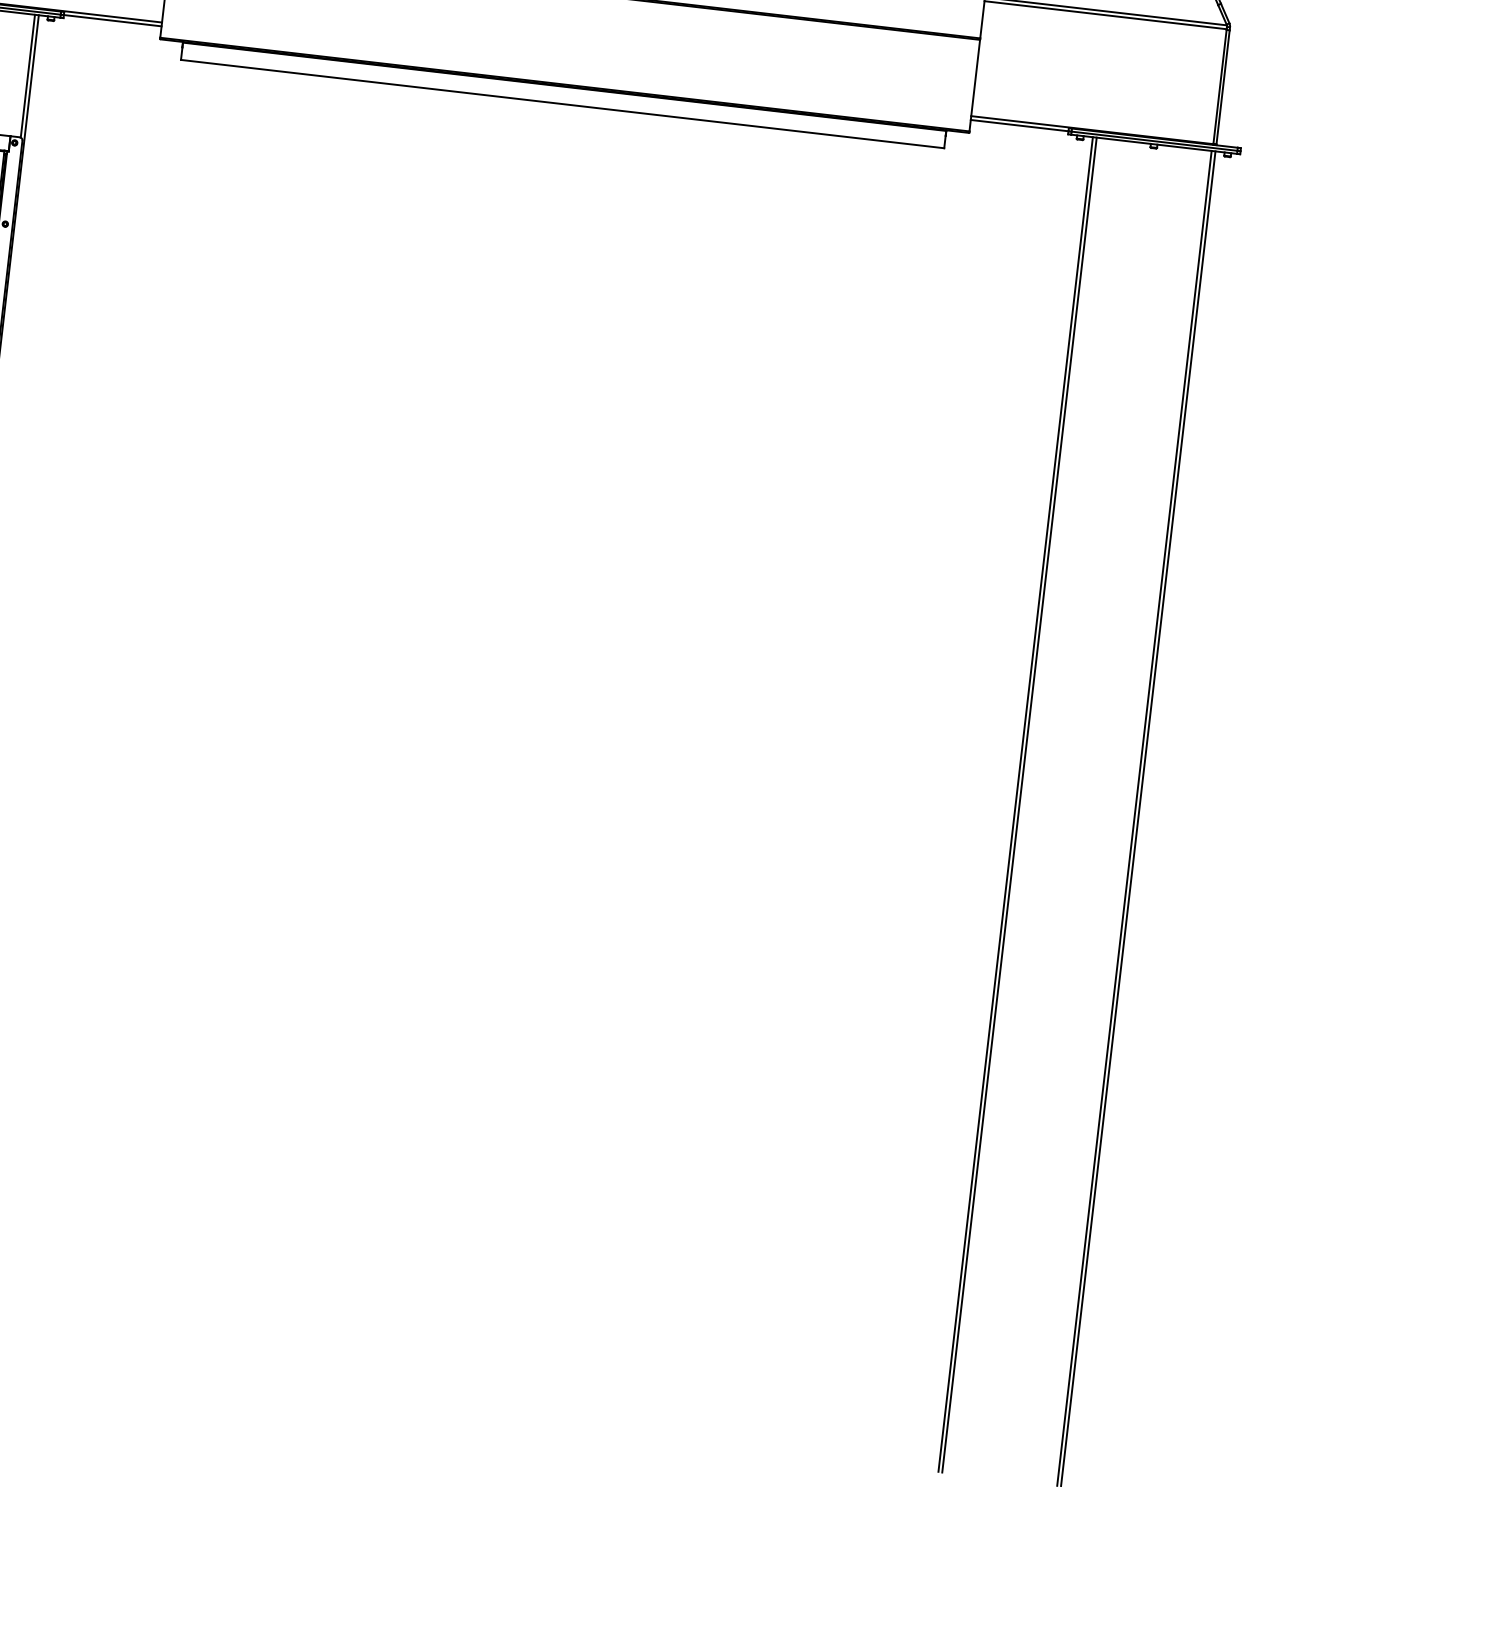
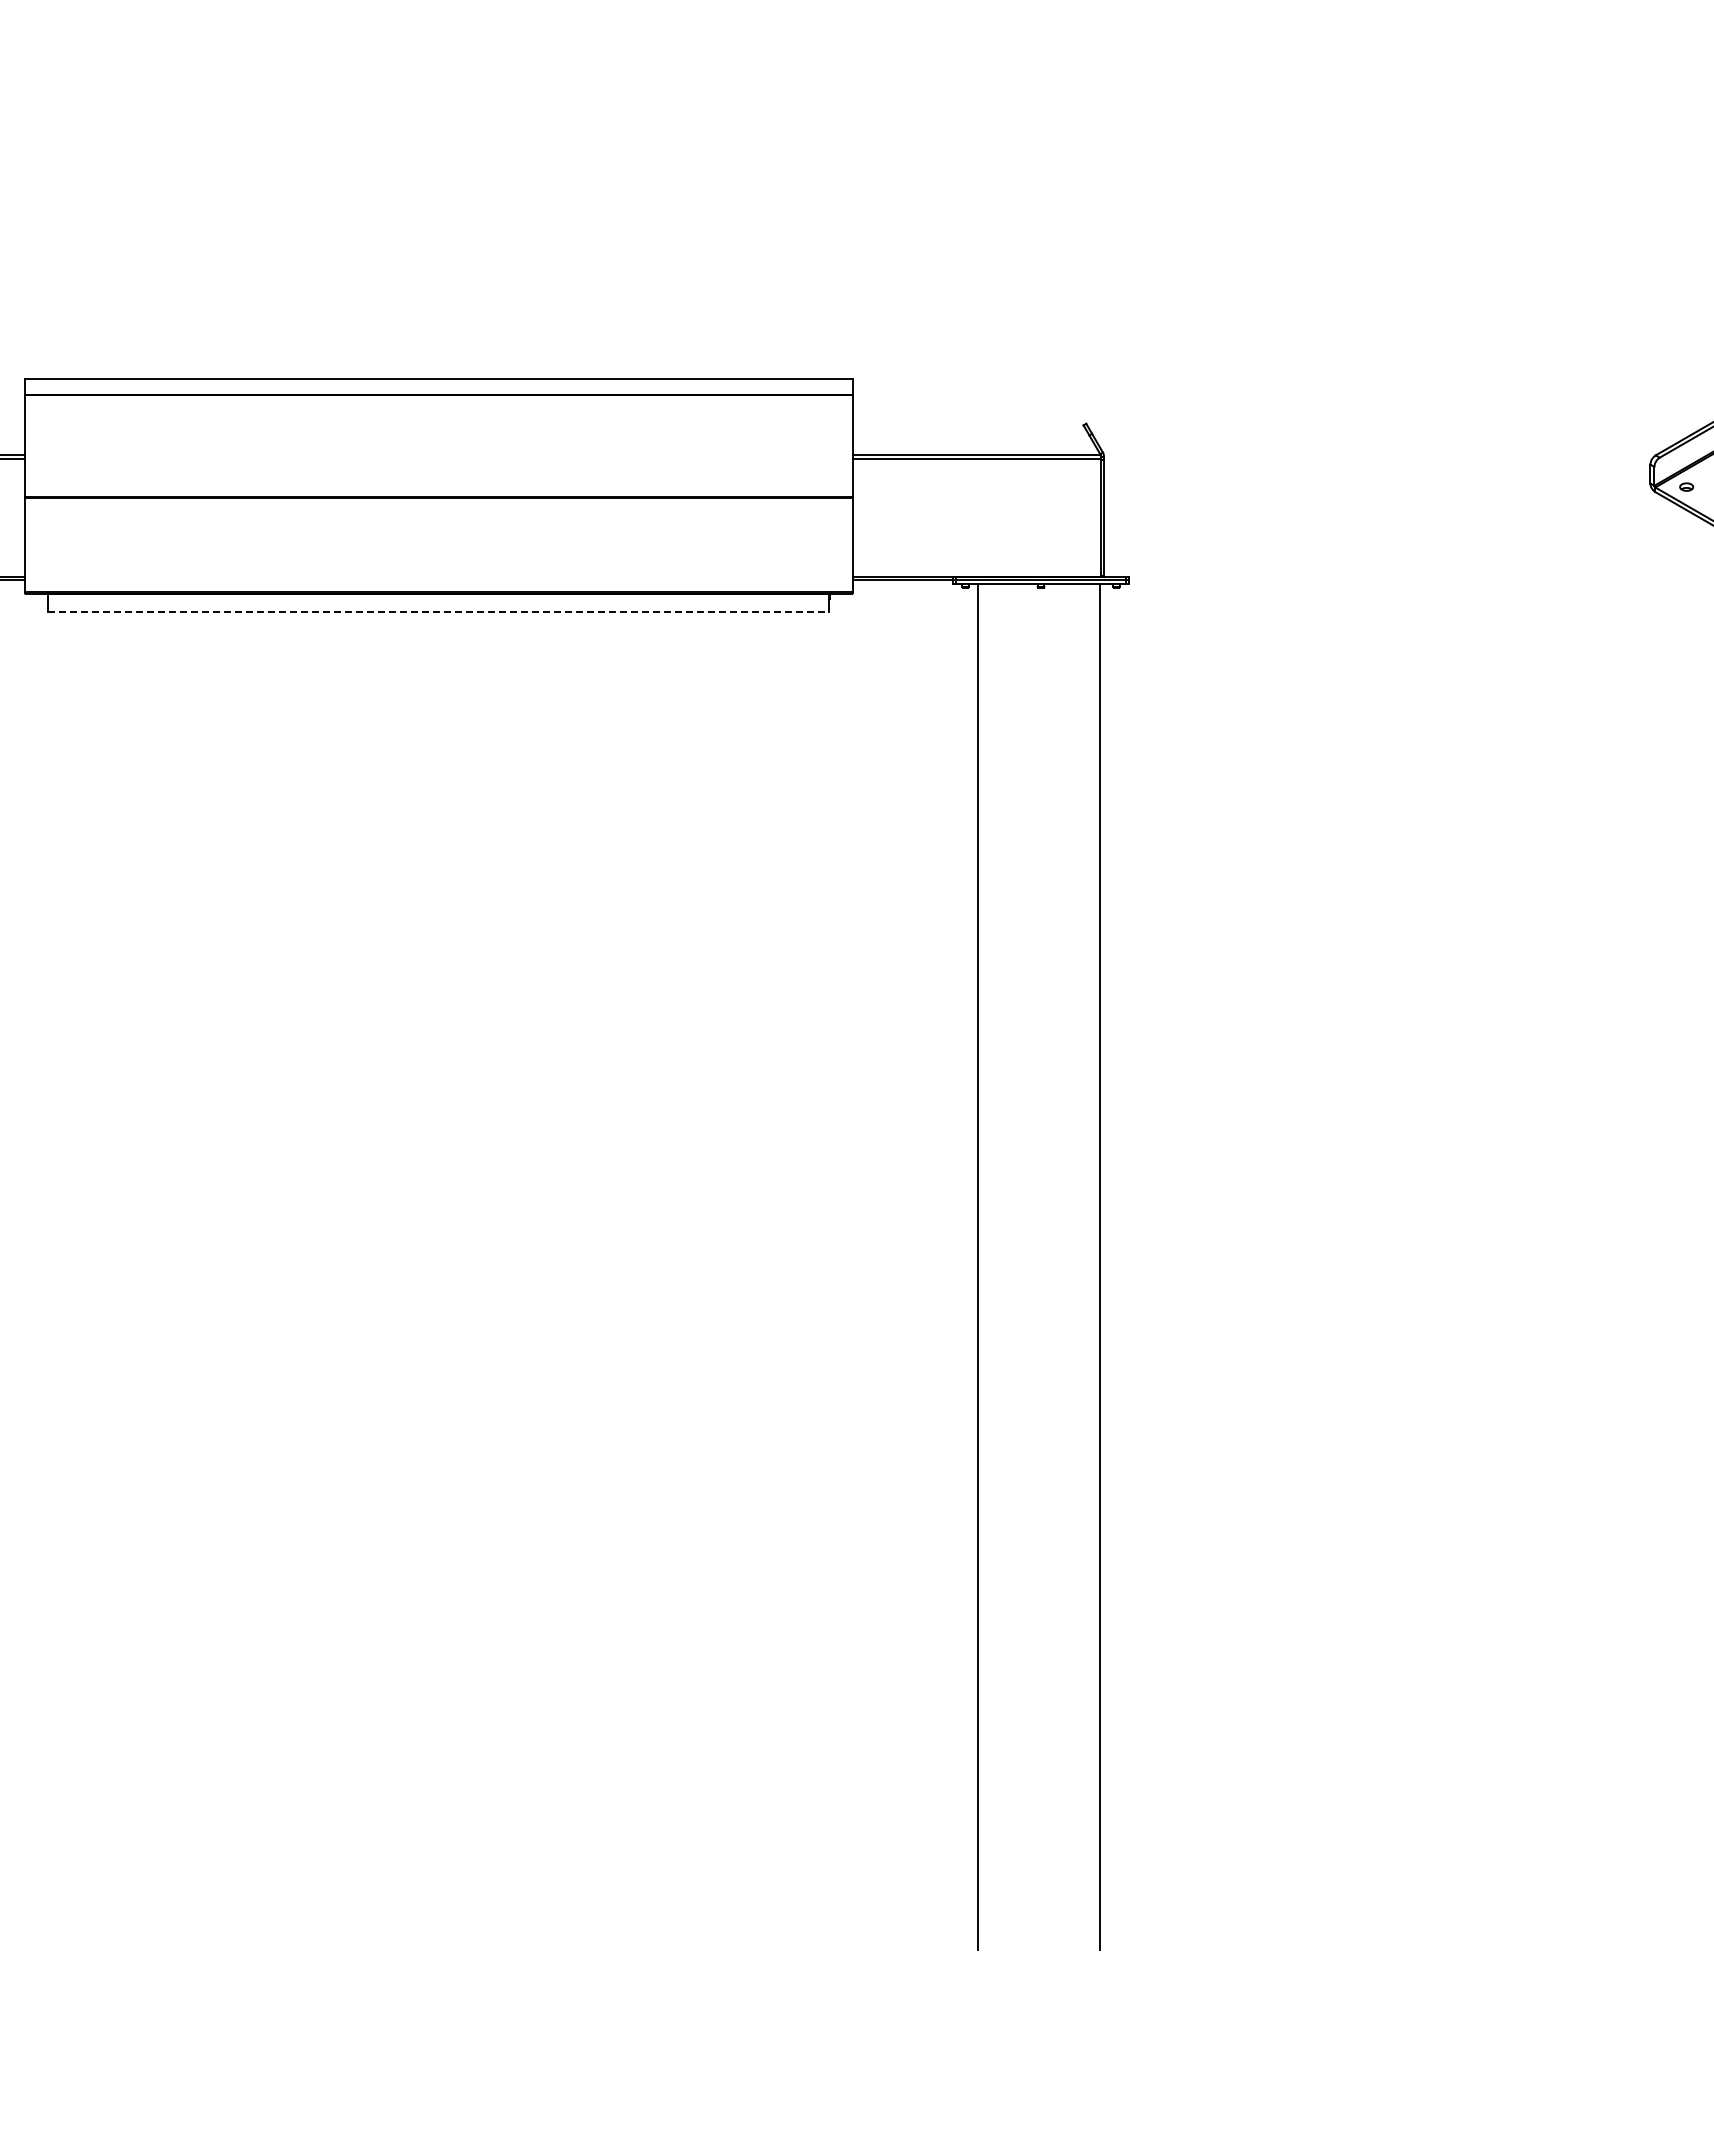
line: (562, 104) -> (438, 612), solid -> dashed
line: (1019, 804) -> (982, 1266), removed
line: (1138, 818) -> (1103, 1266), removed

